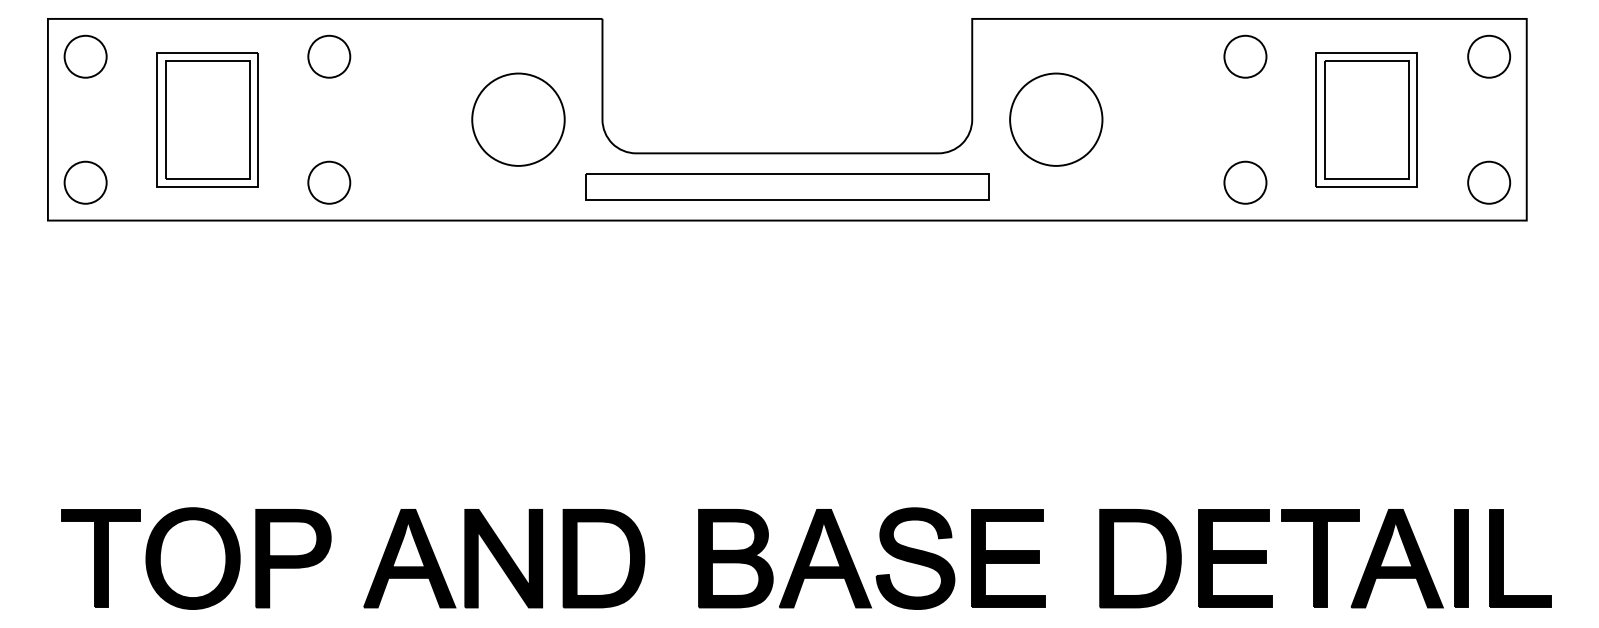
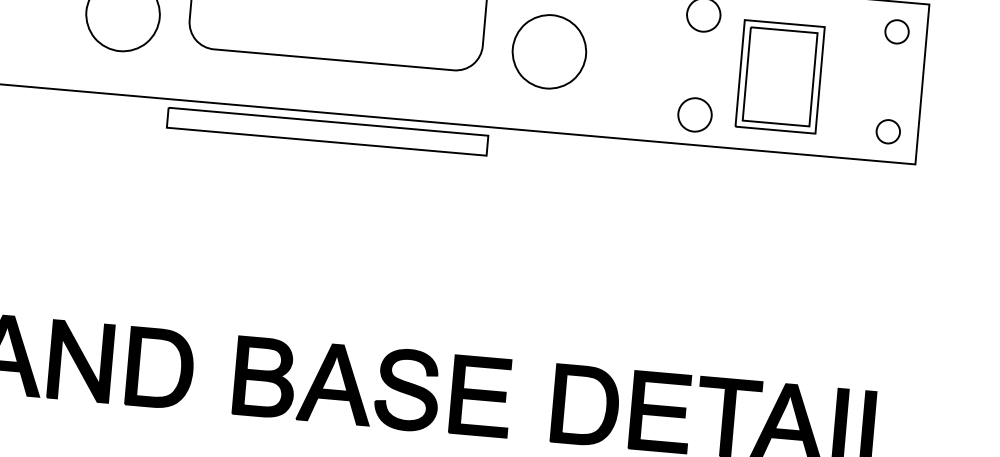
part: (1489, 56) -> (897, 31), size x0.7
part: (1366, 119) -> (779, 76), moved
part: (1489, 182) -> (888, 131), size x0.7
part: (787, 186) -> (327, 131), moved

